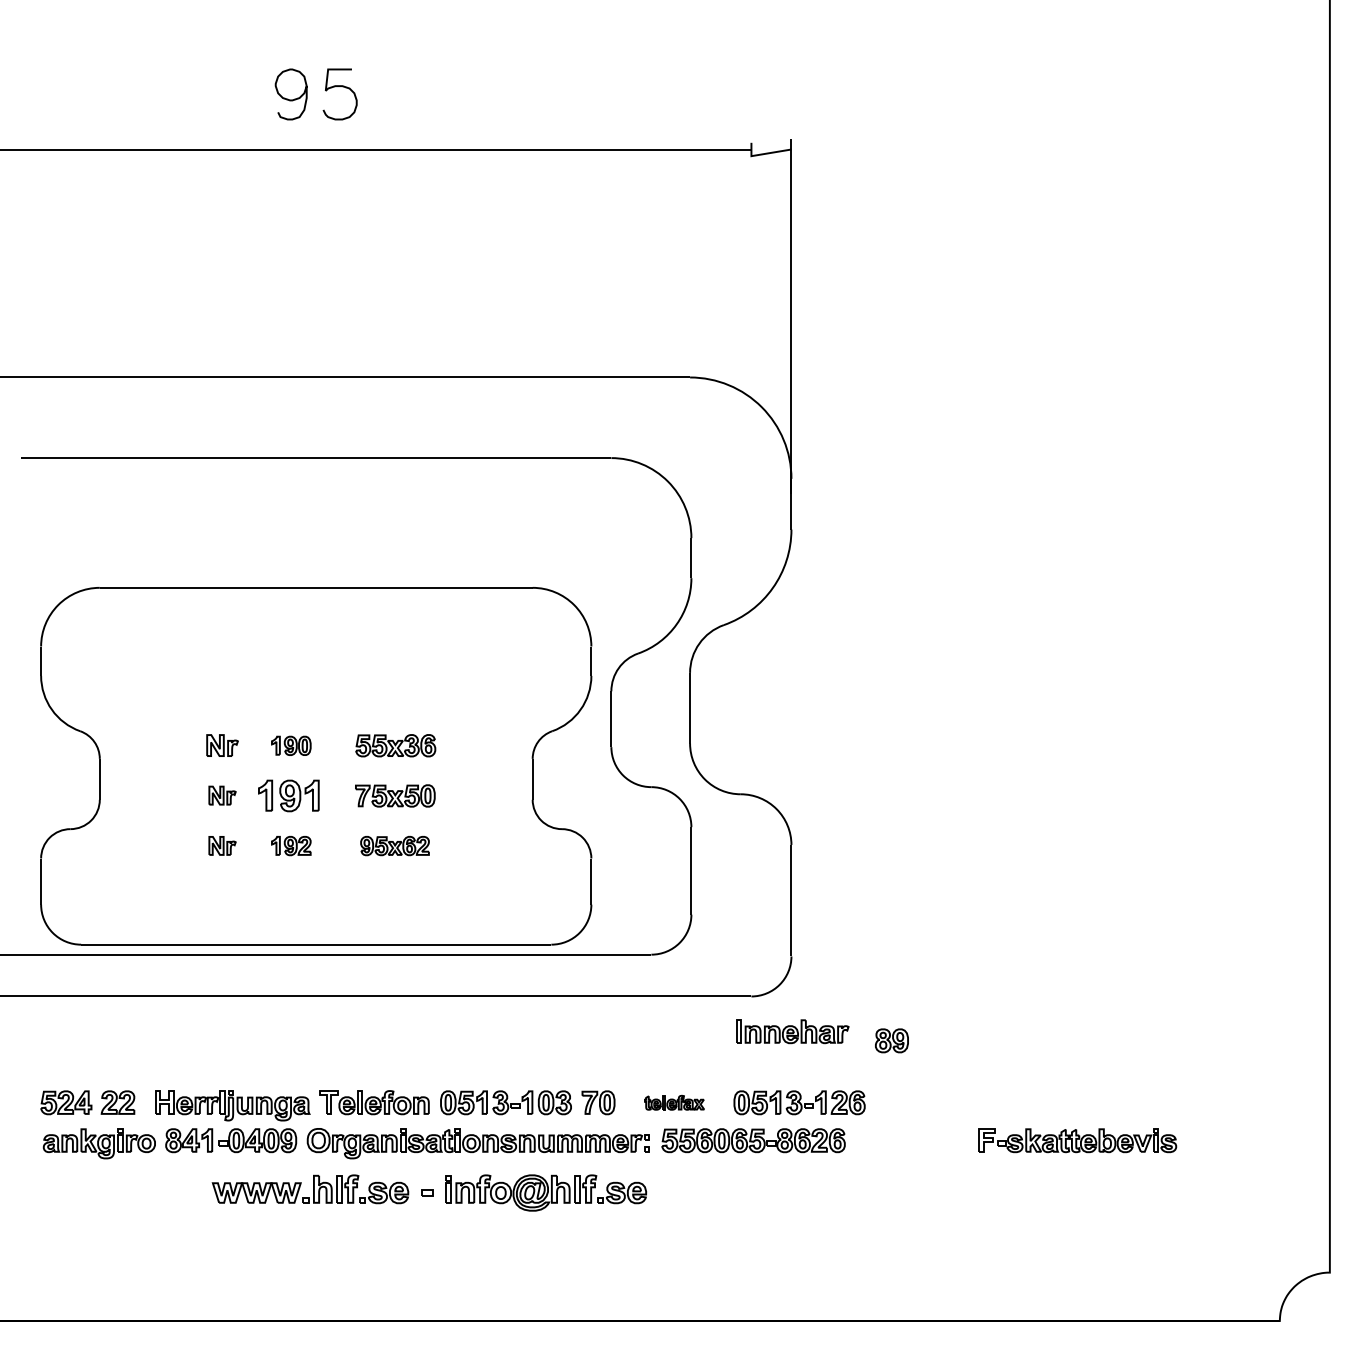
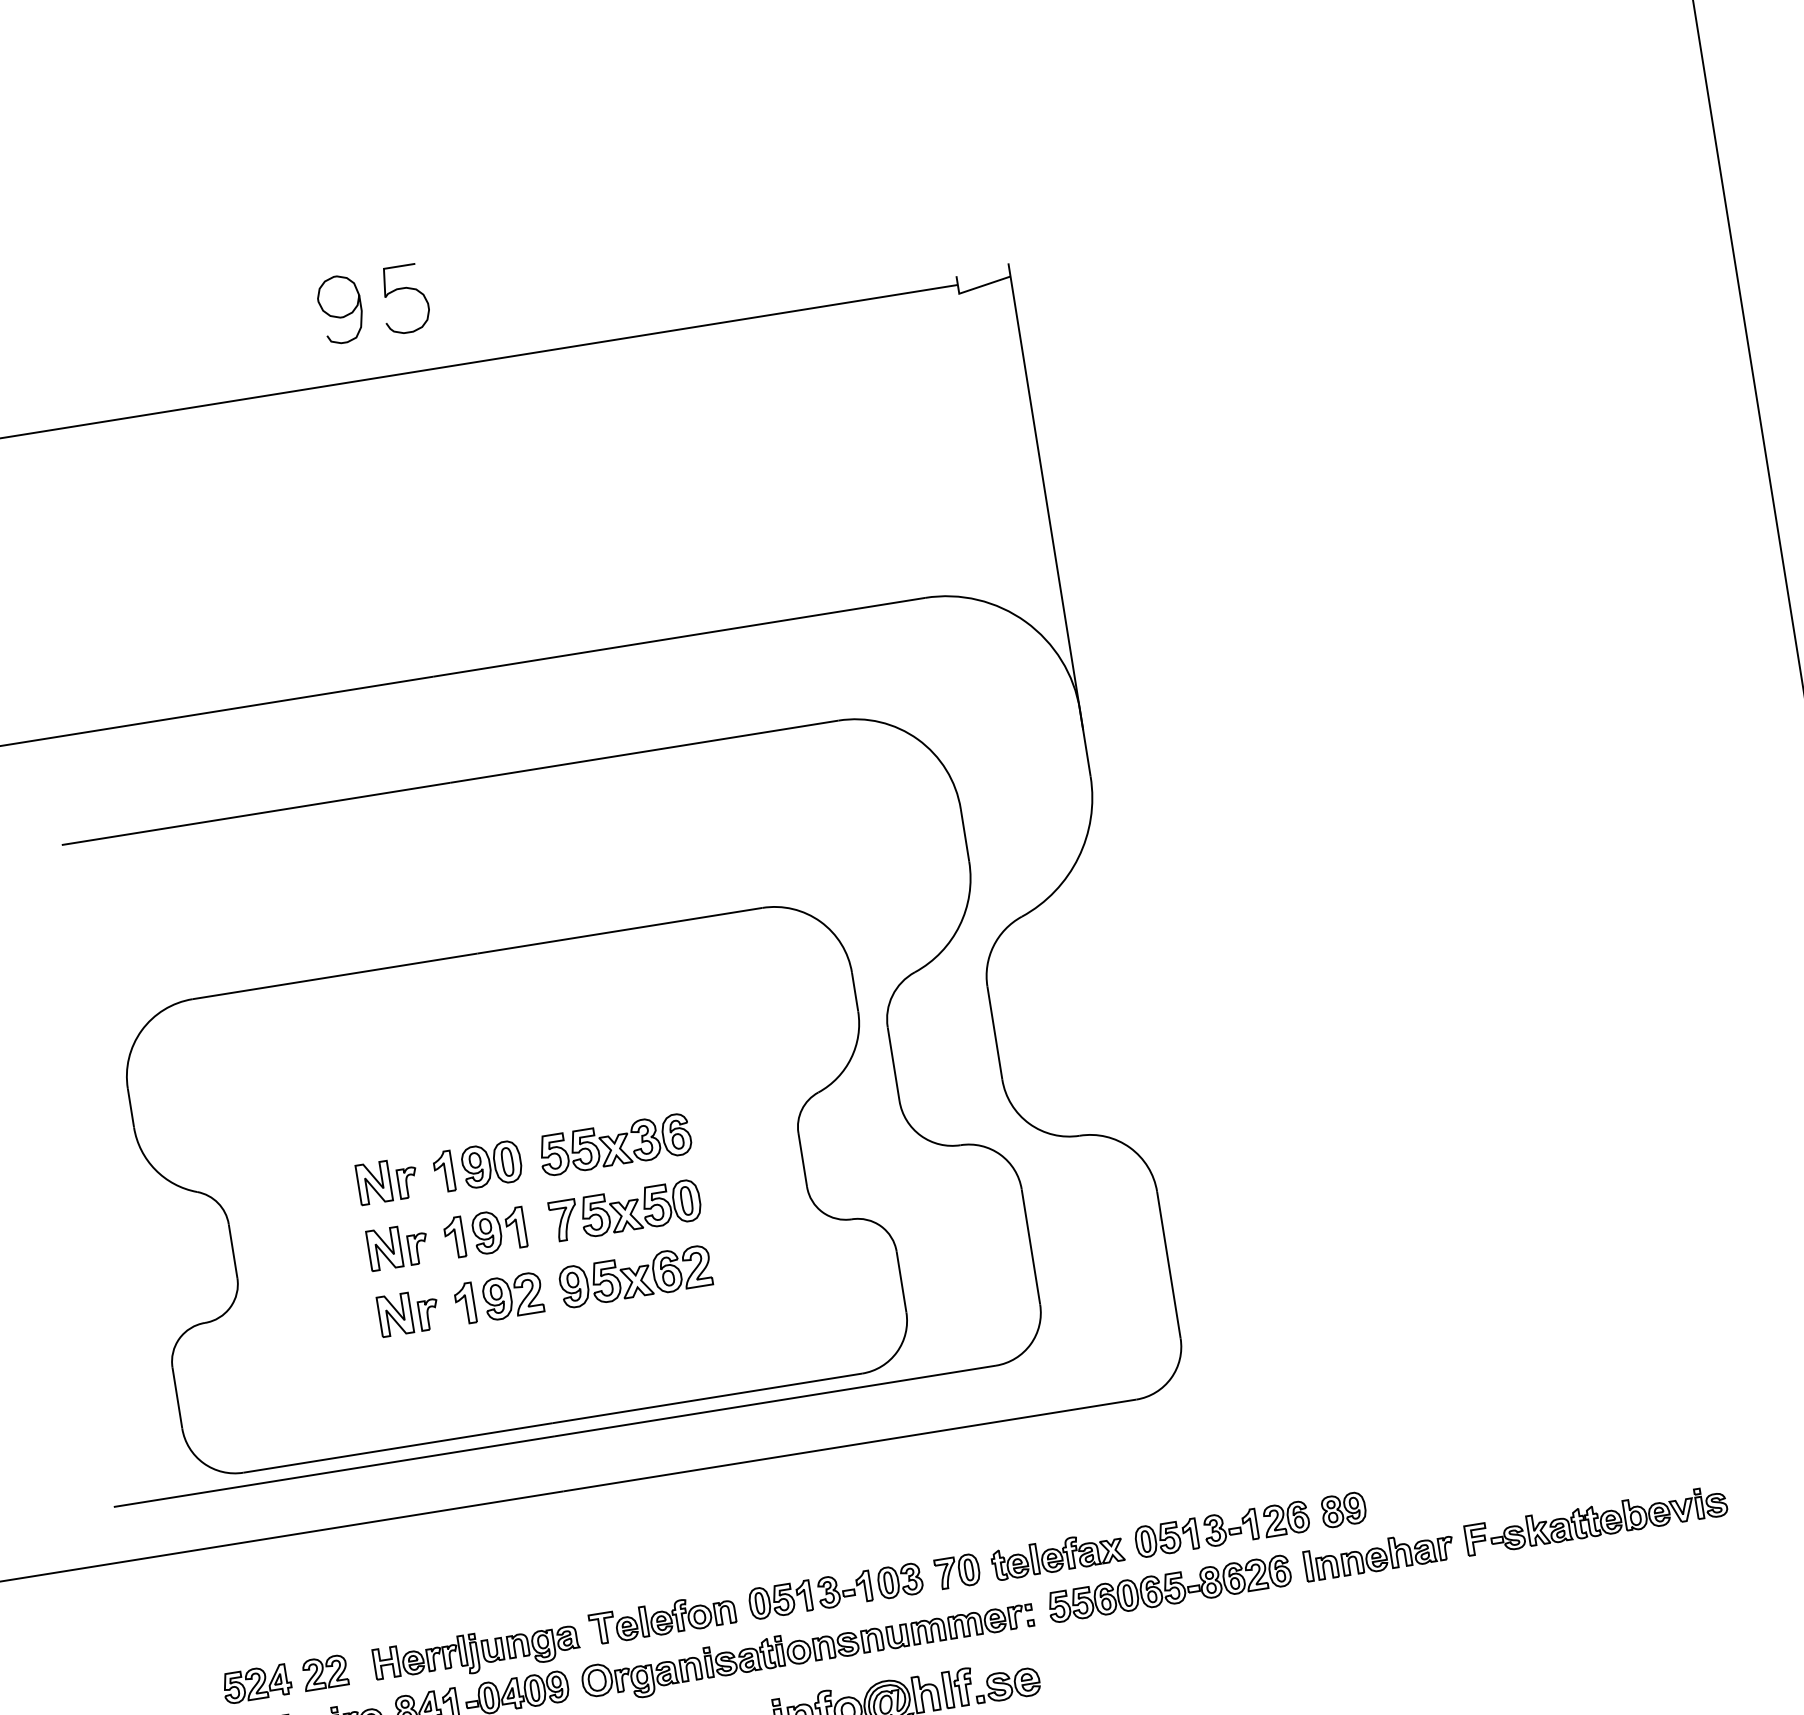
part: (222, 745) -> (387, 1180), size x1.43
part: (291, 745) -> (478, 1166), size x1.67
part: (395, 745) -> (615, 1144), size x1.43
part: (222, 795) -> (397, 1246), size x1.67
part: (395, 795) -> (625, 1210), size x1.43
part: (222, 845) -> (408, 1312), size x1.67
part: (291, 845) -> (499, 1297), size x1.67
part: (394, 845) -> (634, 1276), size x1.67
part: (792, 1031) -> (1378, 1555), moved
part: (891, 1040) -> (1343, 1509), moved
part: (674, 1102) -> (1057, 1555), size x1.67

